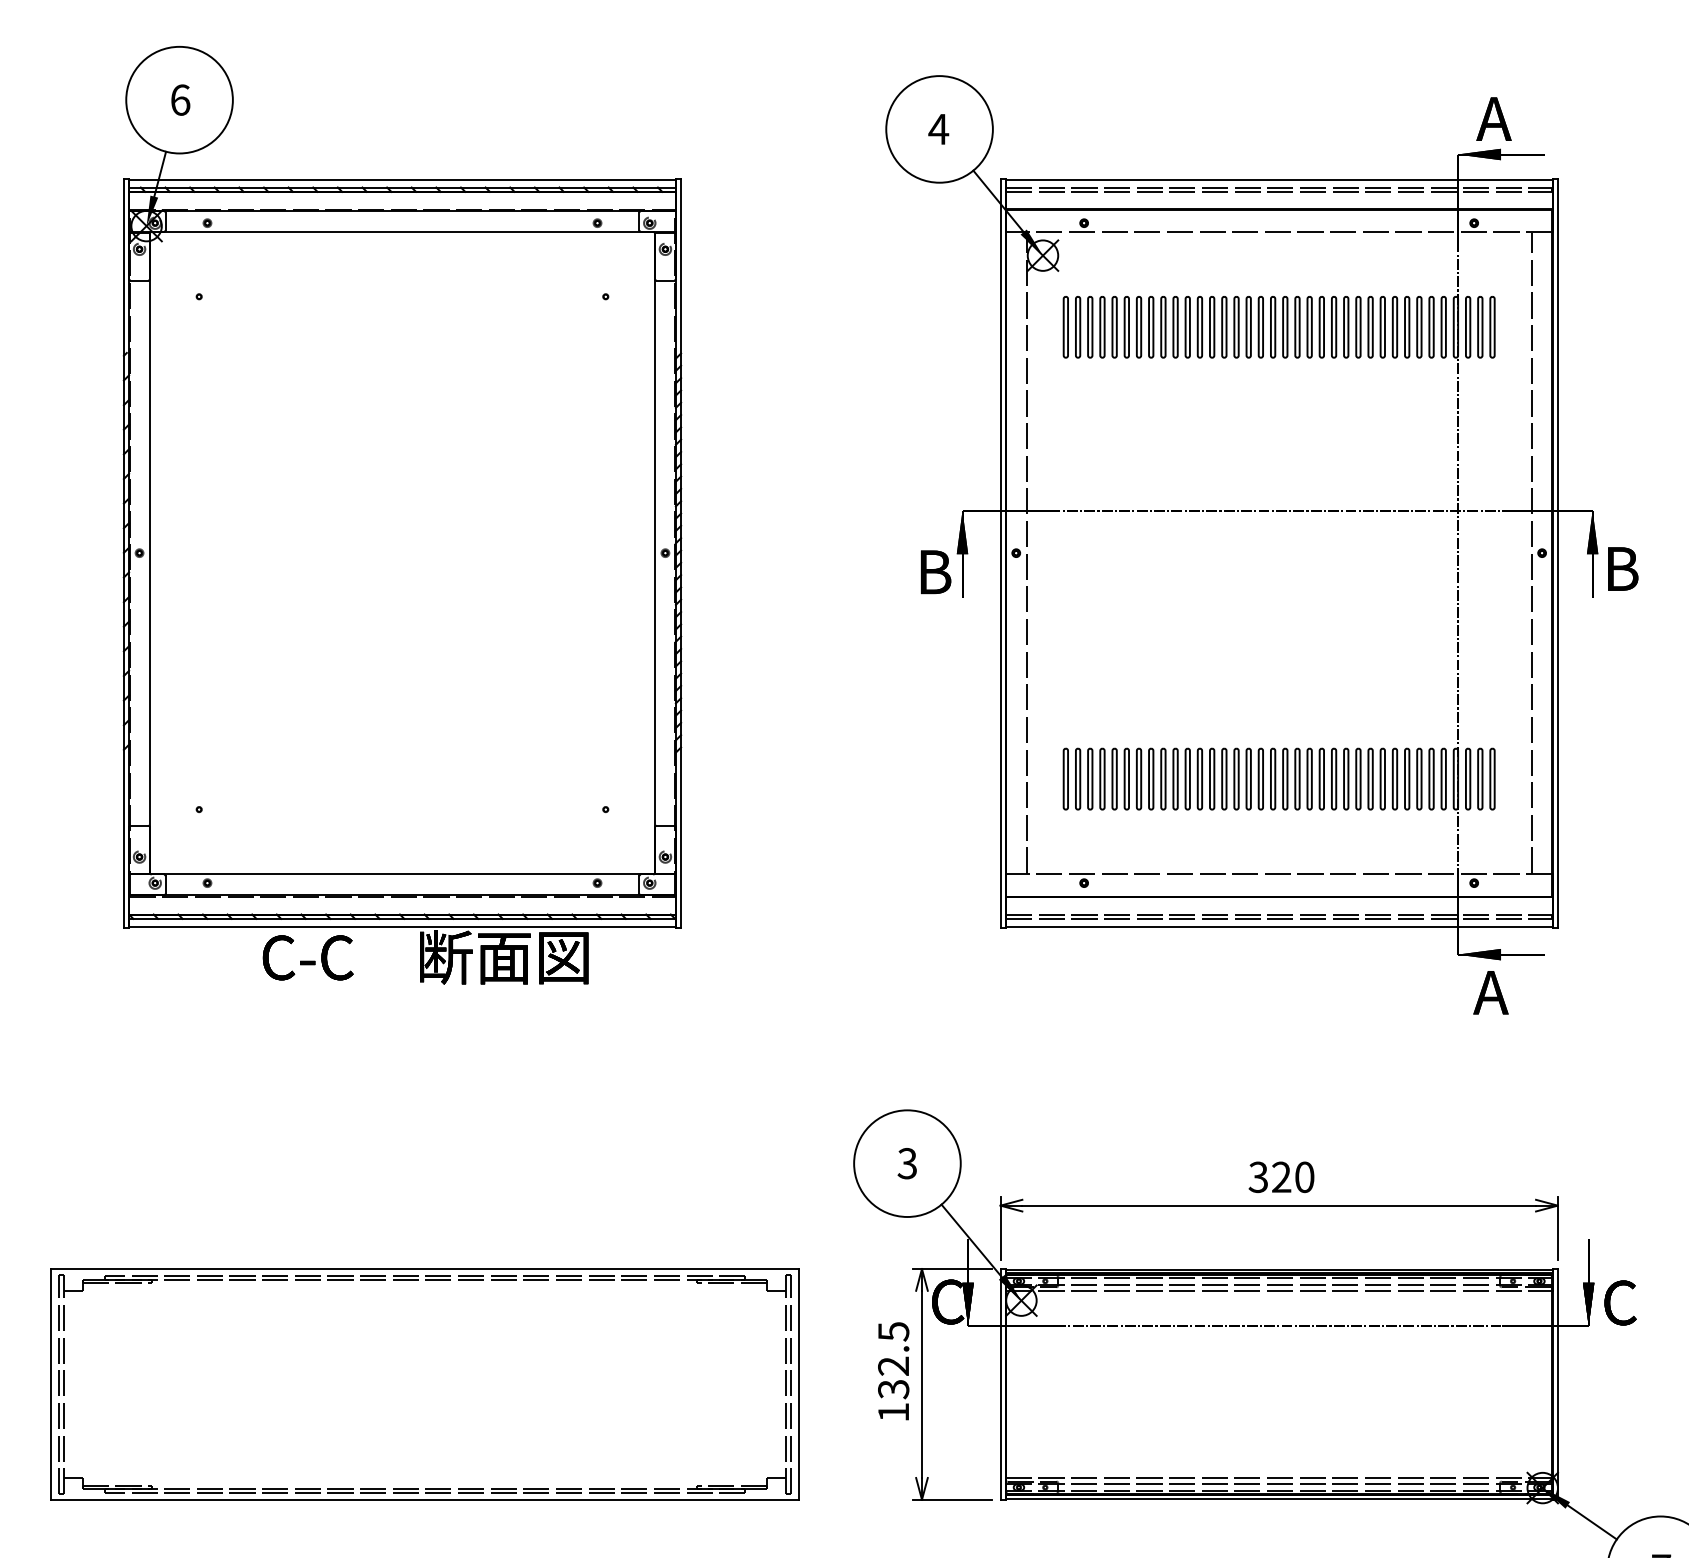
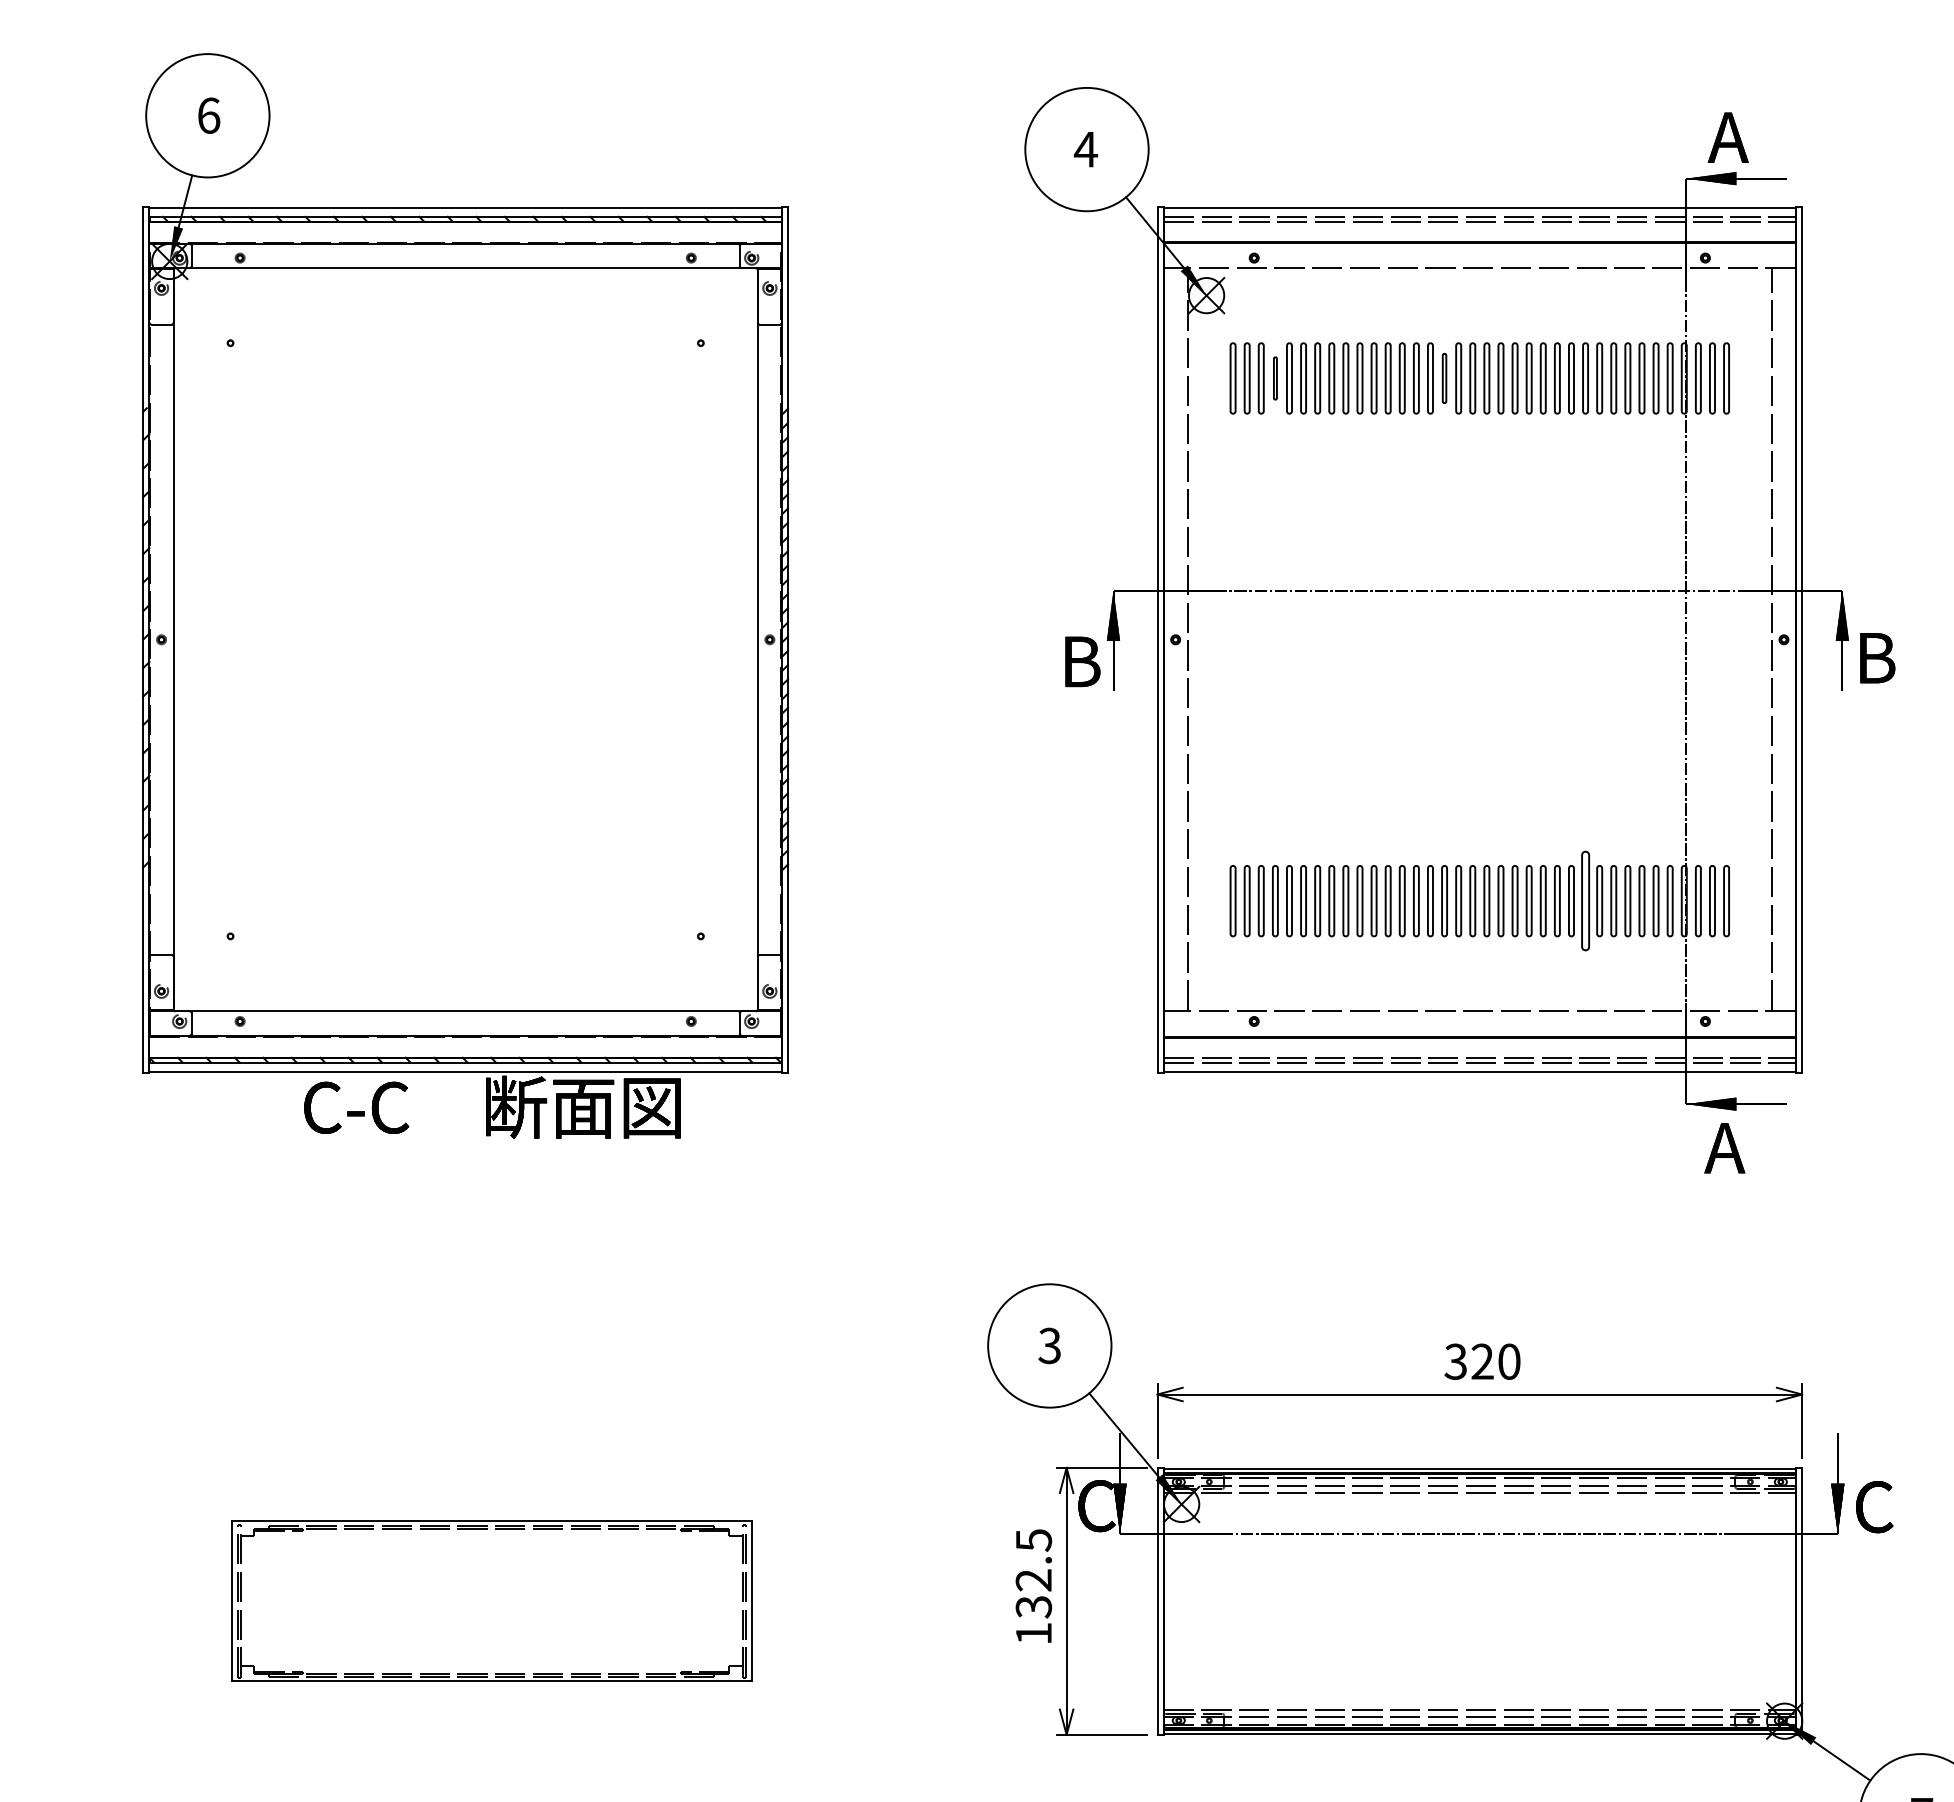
part: (1102, 327) -> (1275, 378), size x0.6
part: (1248, 327) -> (1444, 378), size x0.7
part: (1370, 779) -> (1585, 901), size x1.4
part: (424, 1384) -> (491, 1601), size x0.6

